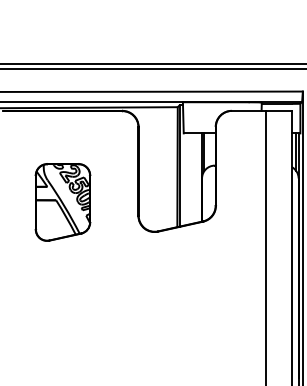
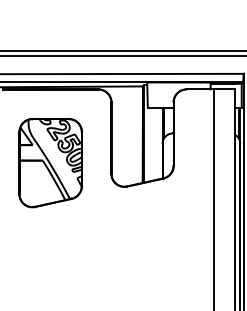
part: (62, 202) -> (50, 163), size x1.43

